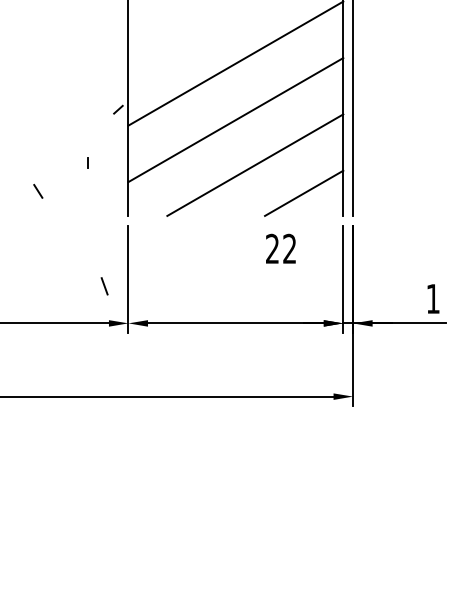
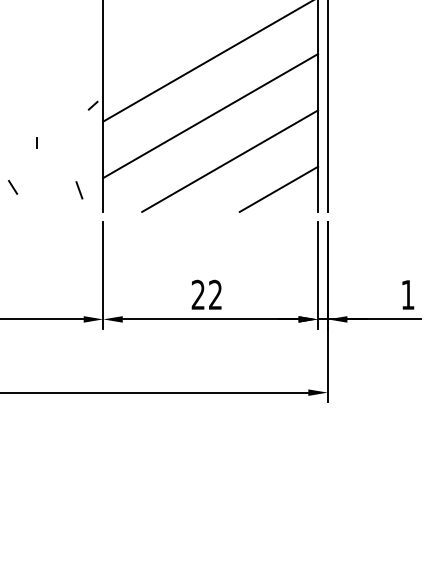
line: (87, 162) -> (36, 142), moved
text: (280, 248) -> (206, 294), moved
line: (104, 286) -> (79, 190), moved

